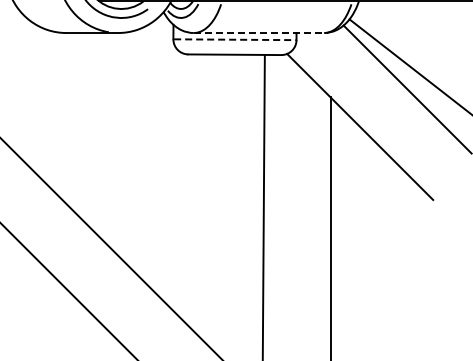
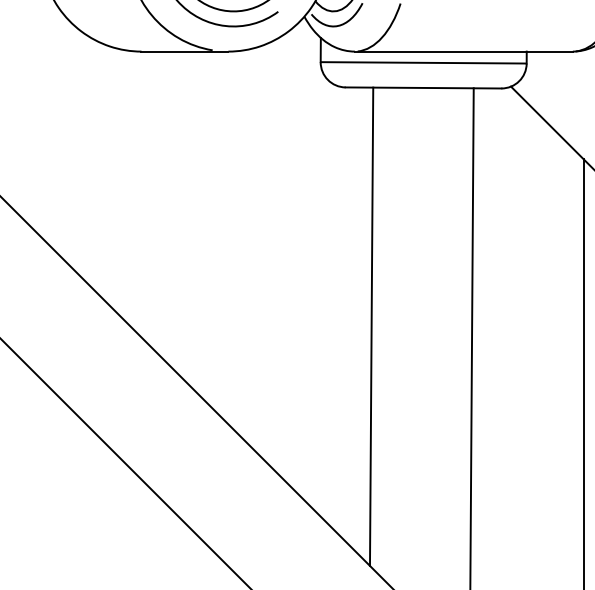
line: (259, 33) -> (464, 52), dashed -> solid
line: (234, 39) -> (422, 62), dashed -> solid
line: (203, 197) -> (371, 326), added

